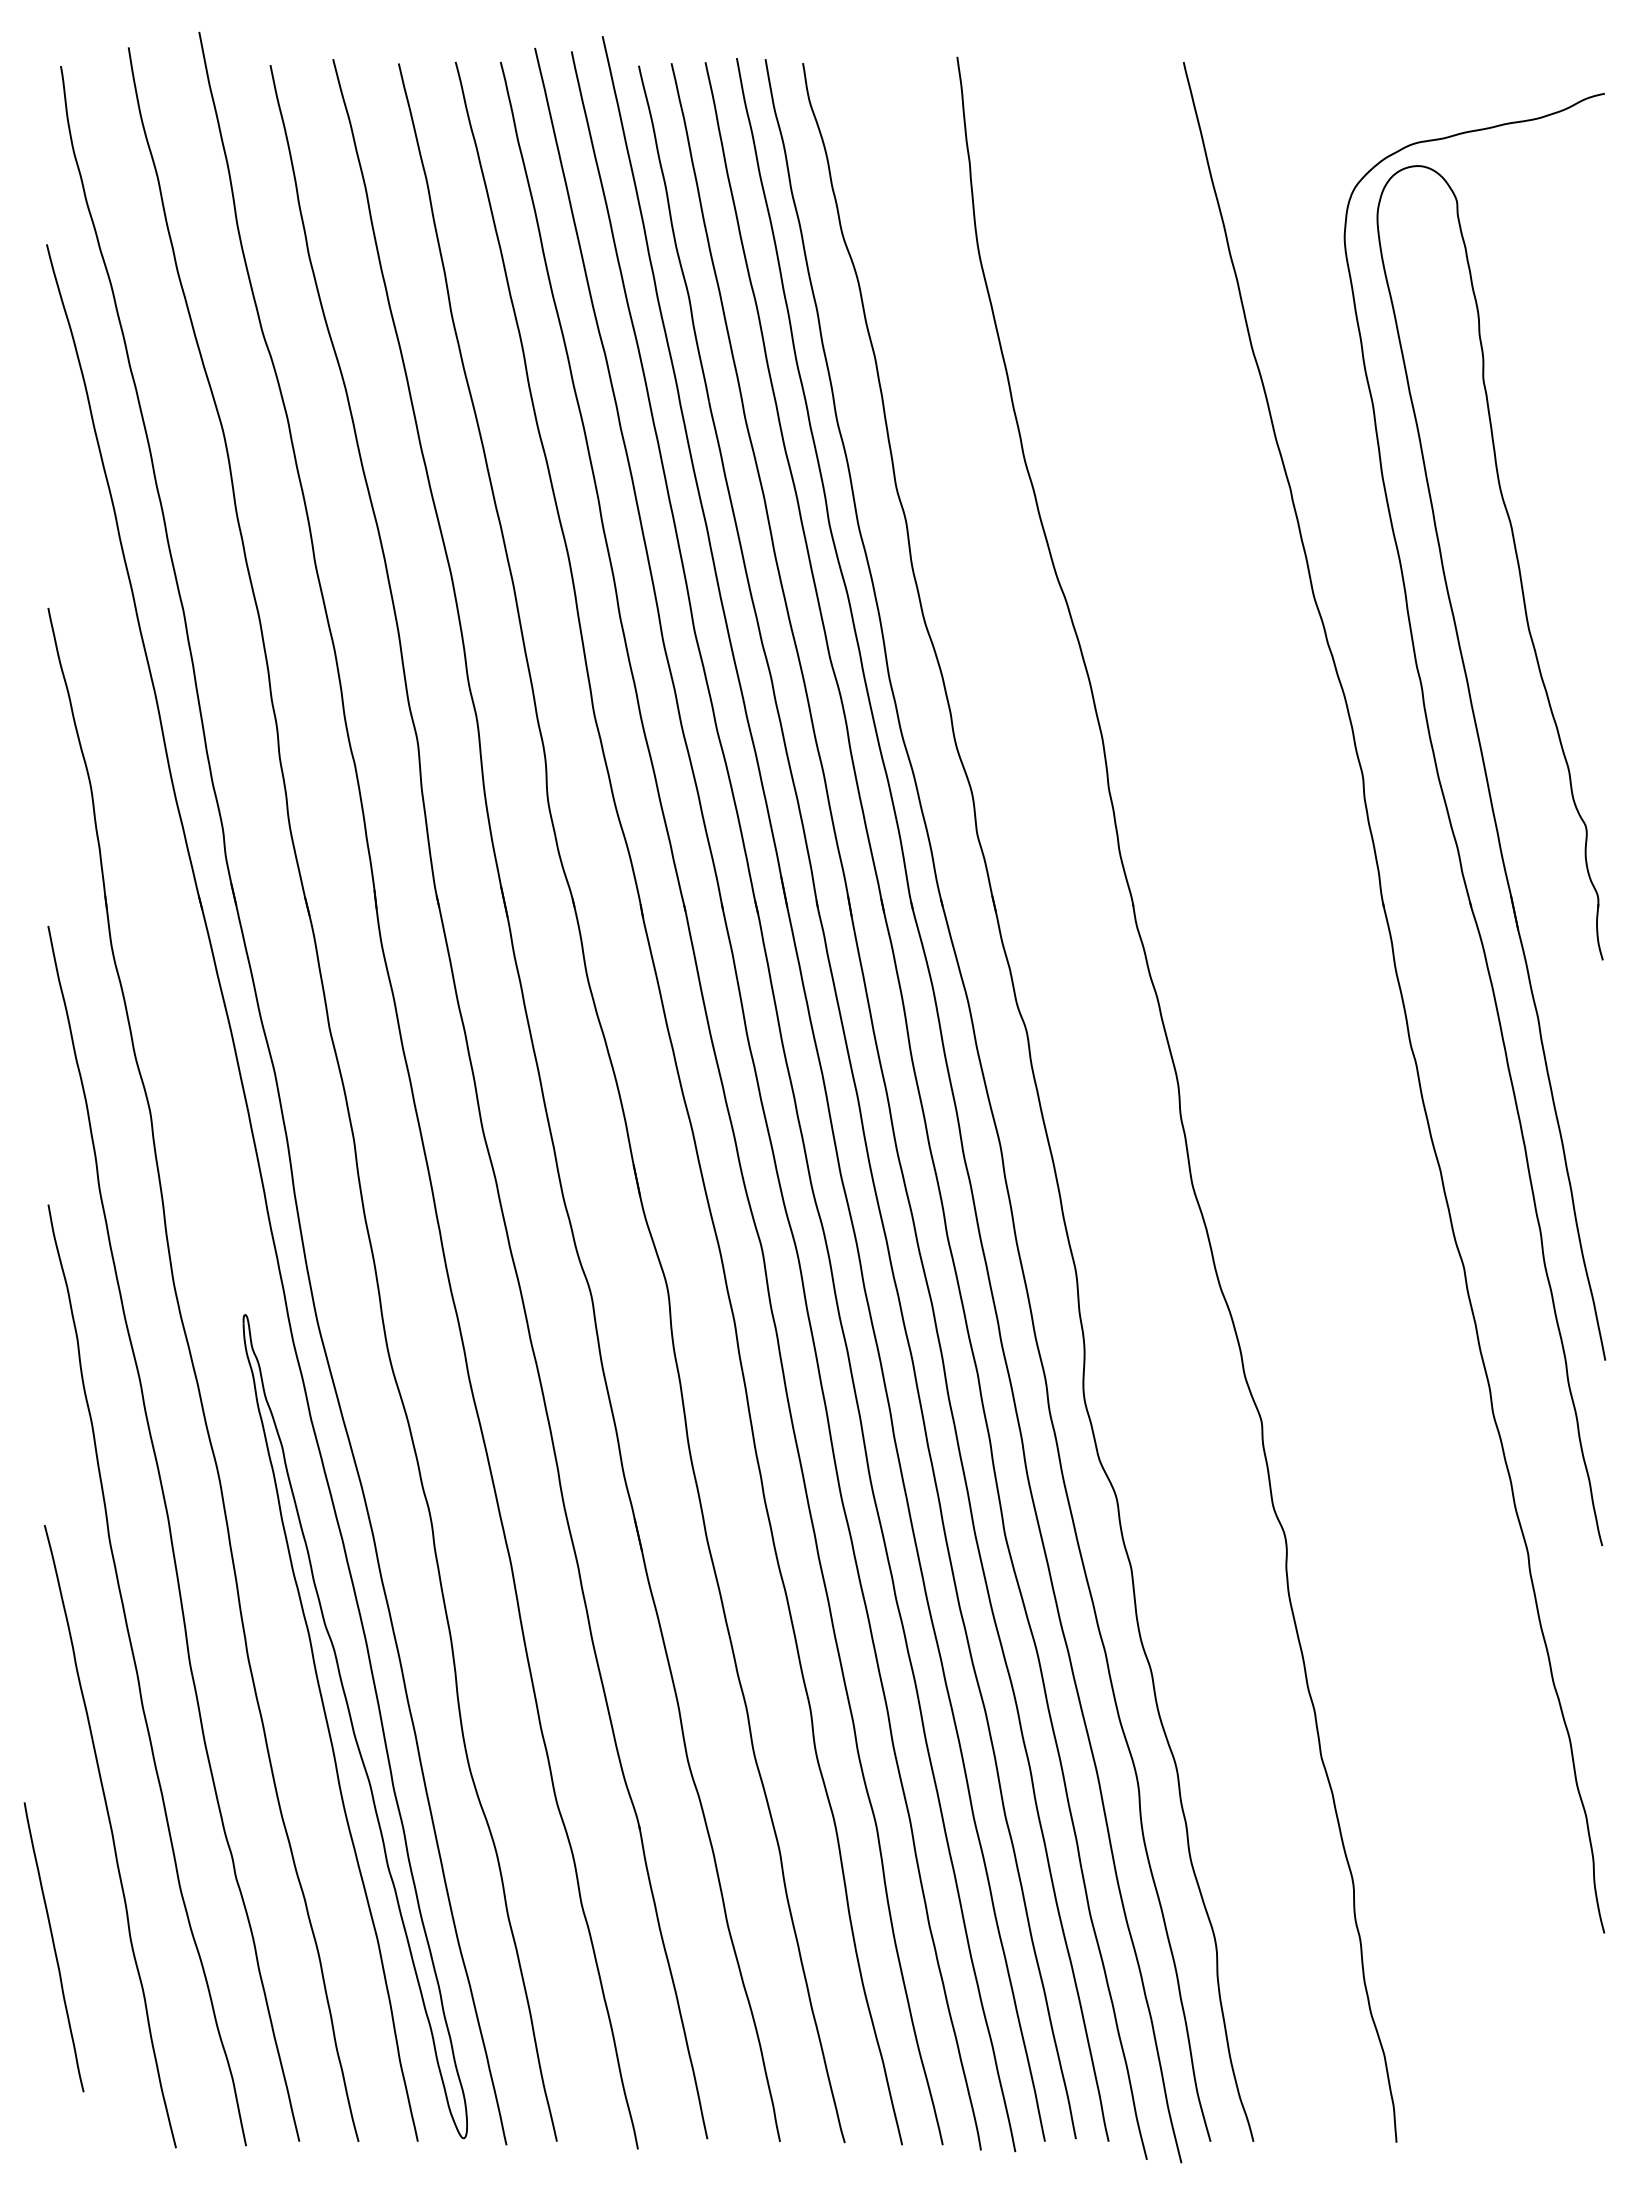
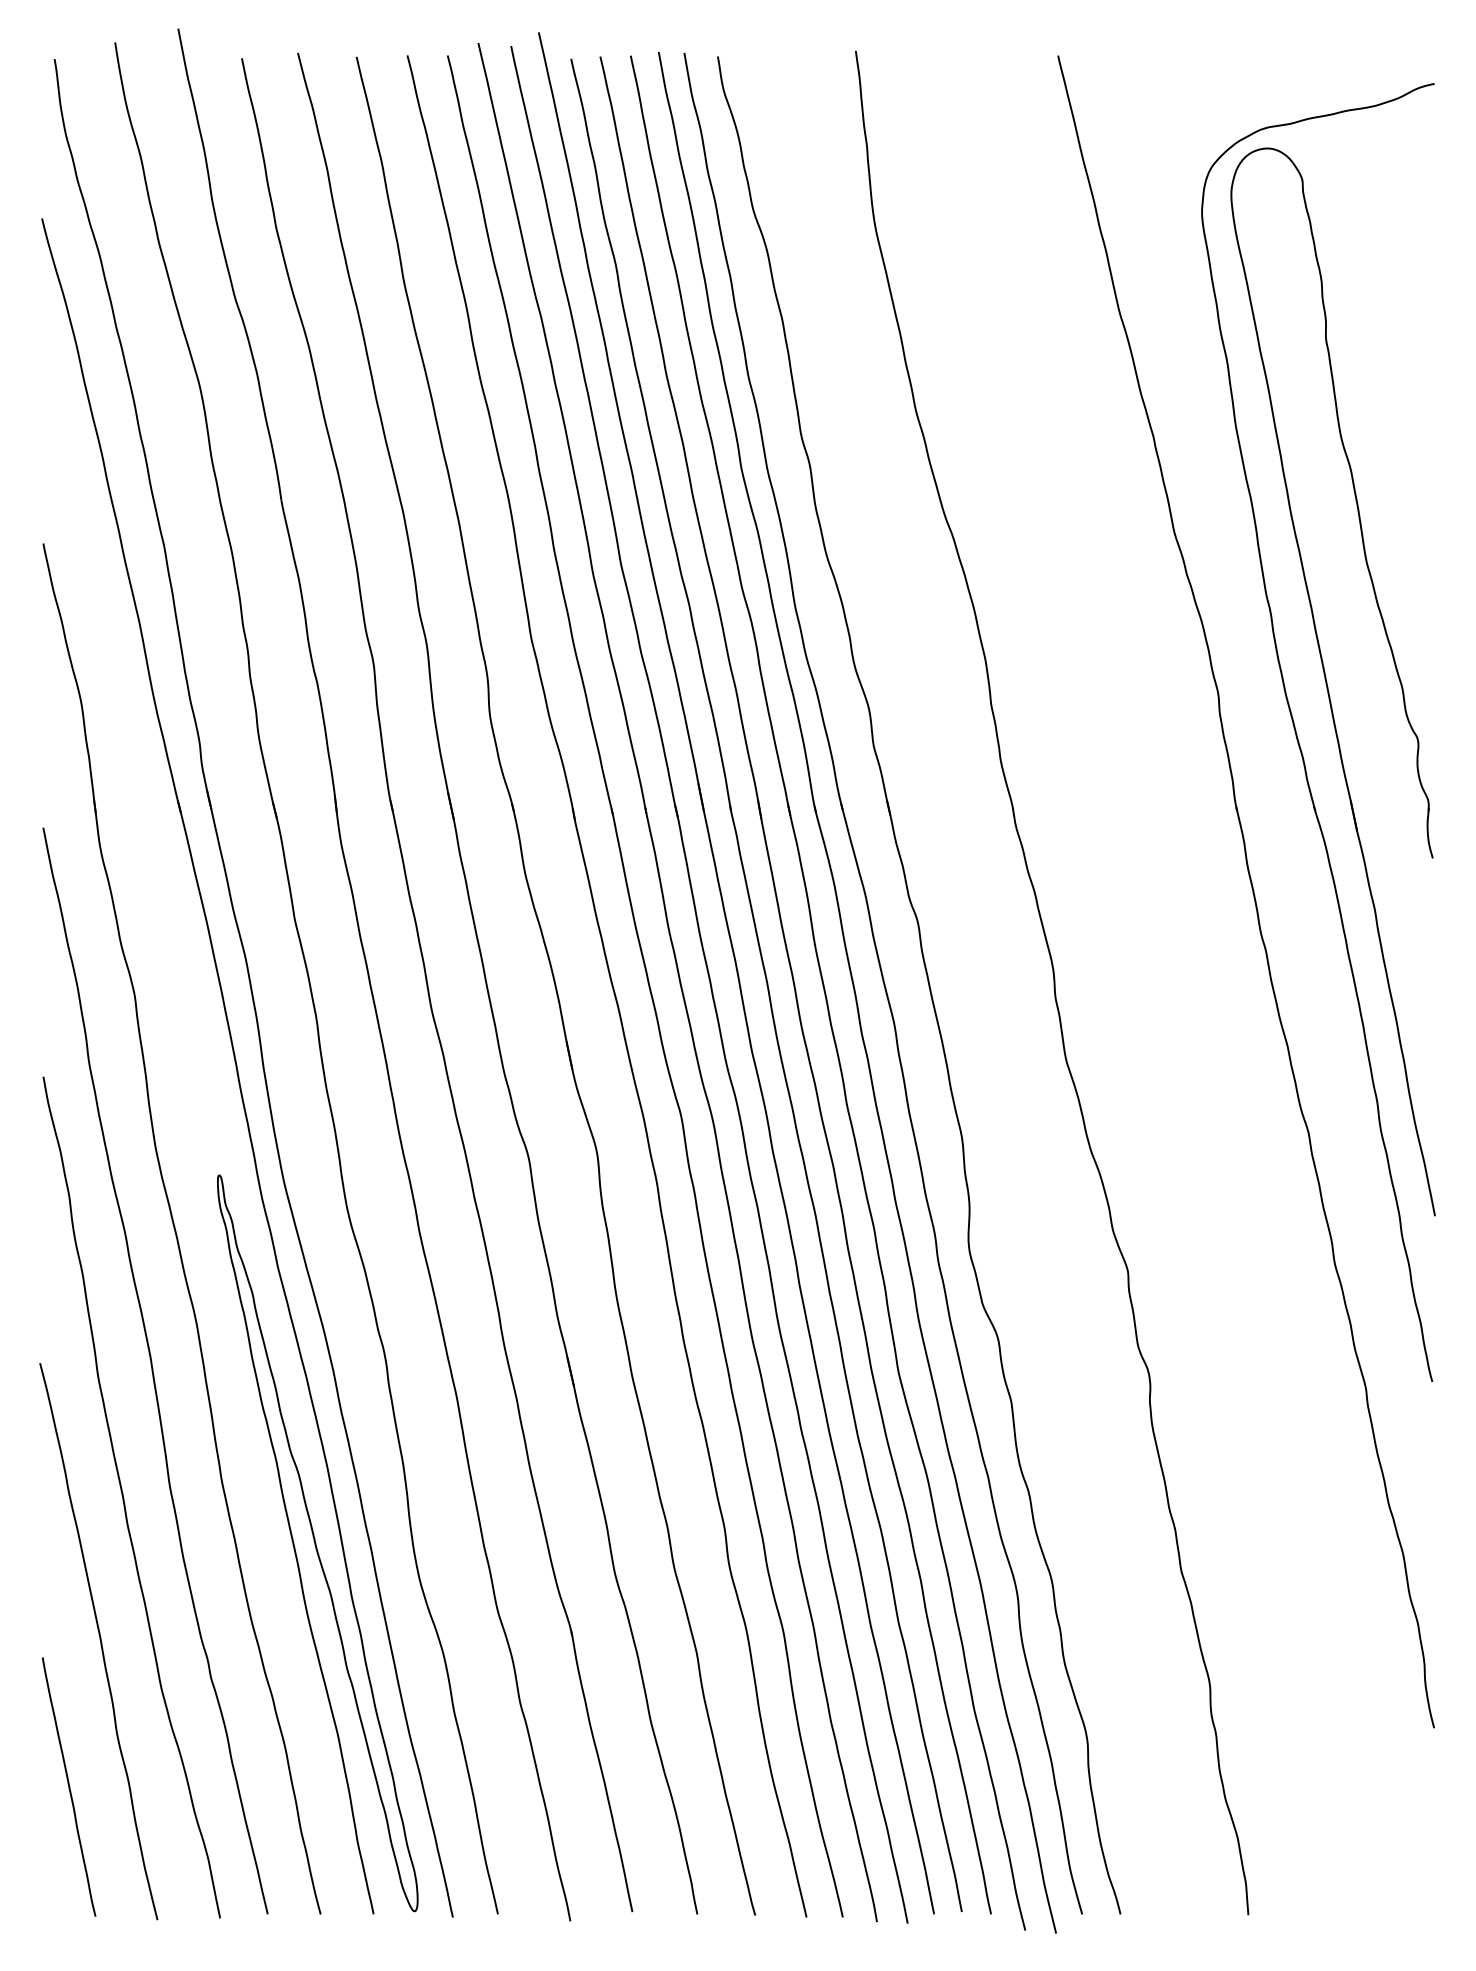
line: (53, 1947) -> (68, 1787), moved

